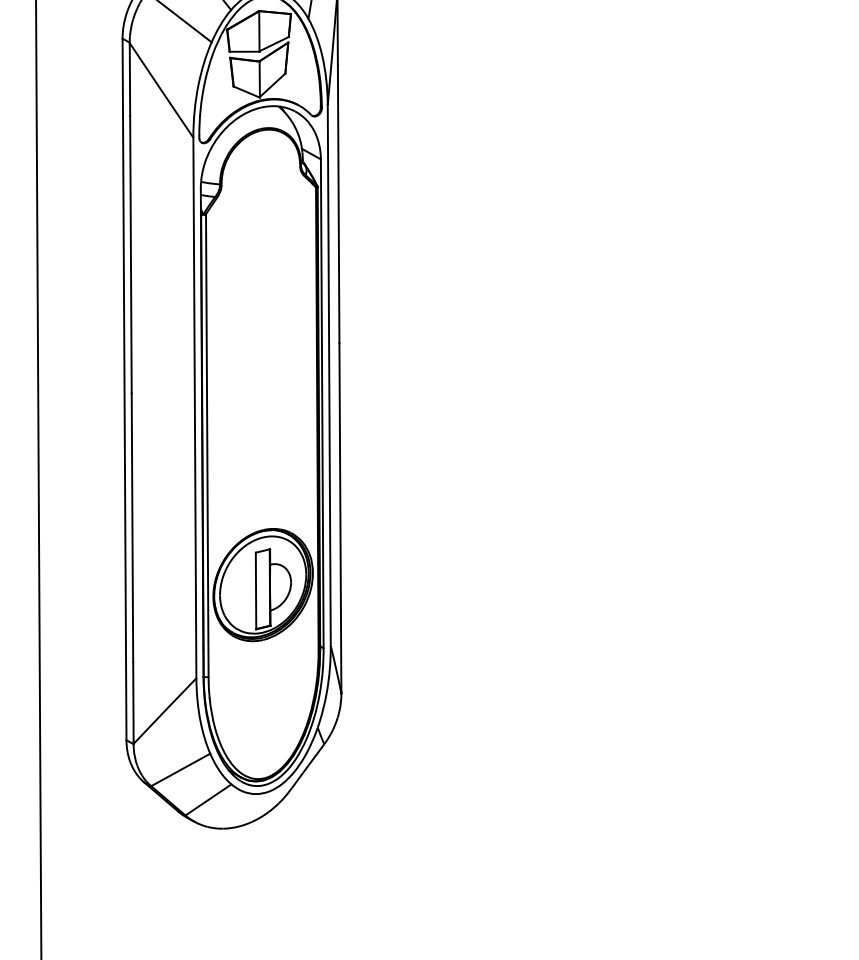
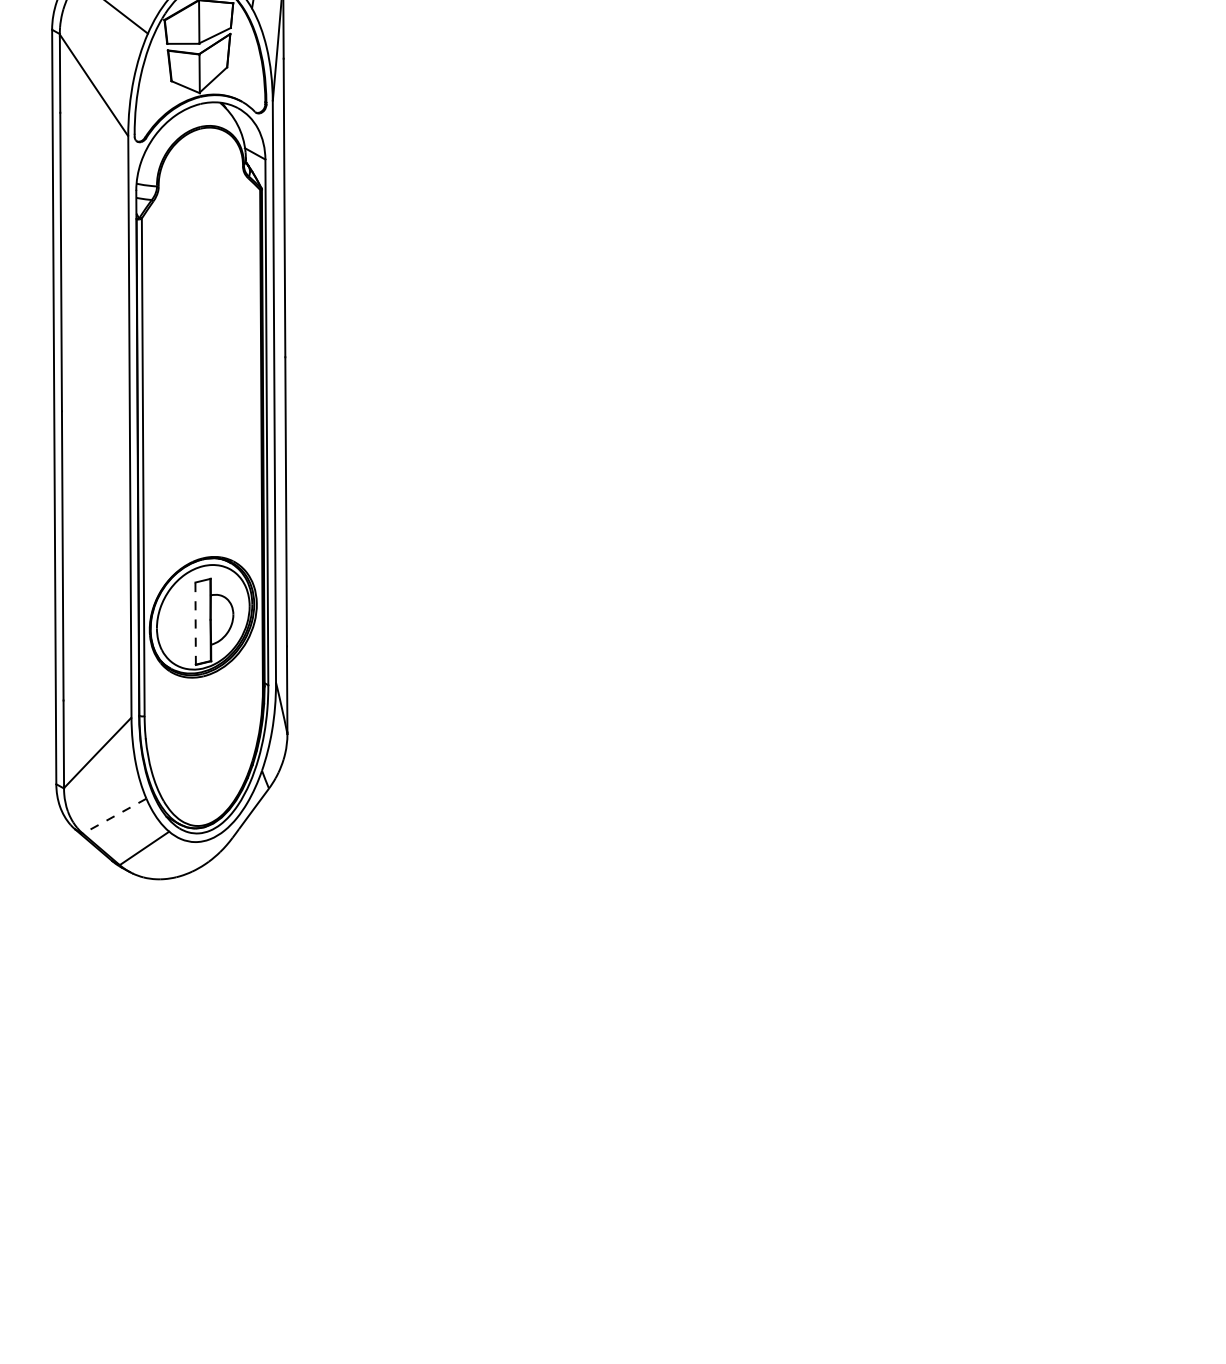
line: (255, 590) -> (195, 623), solid -> dashed
line: (180, 770) -> (114, 816), solid -> dashed

